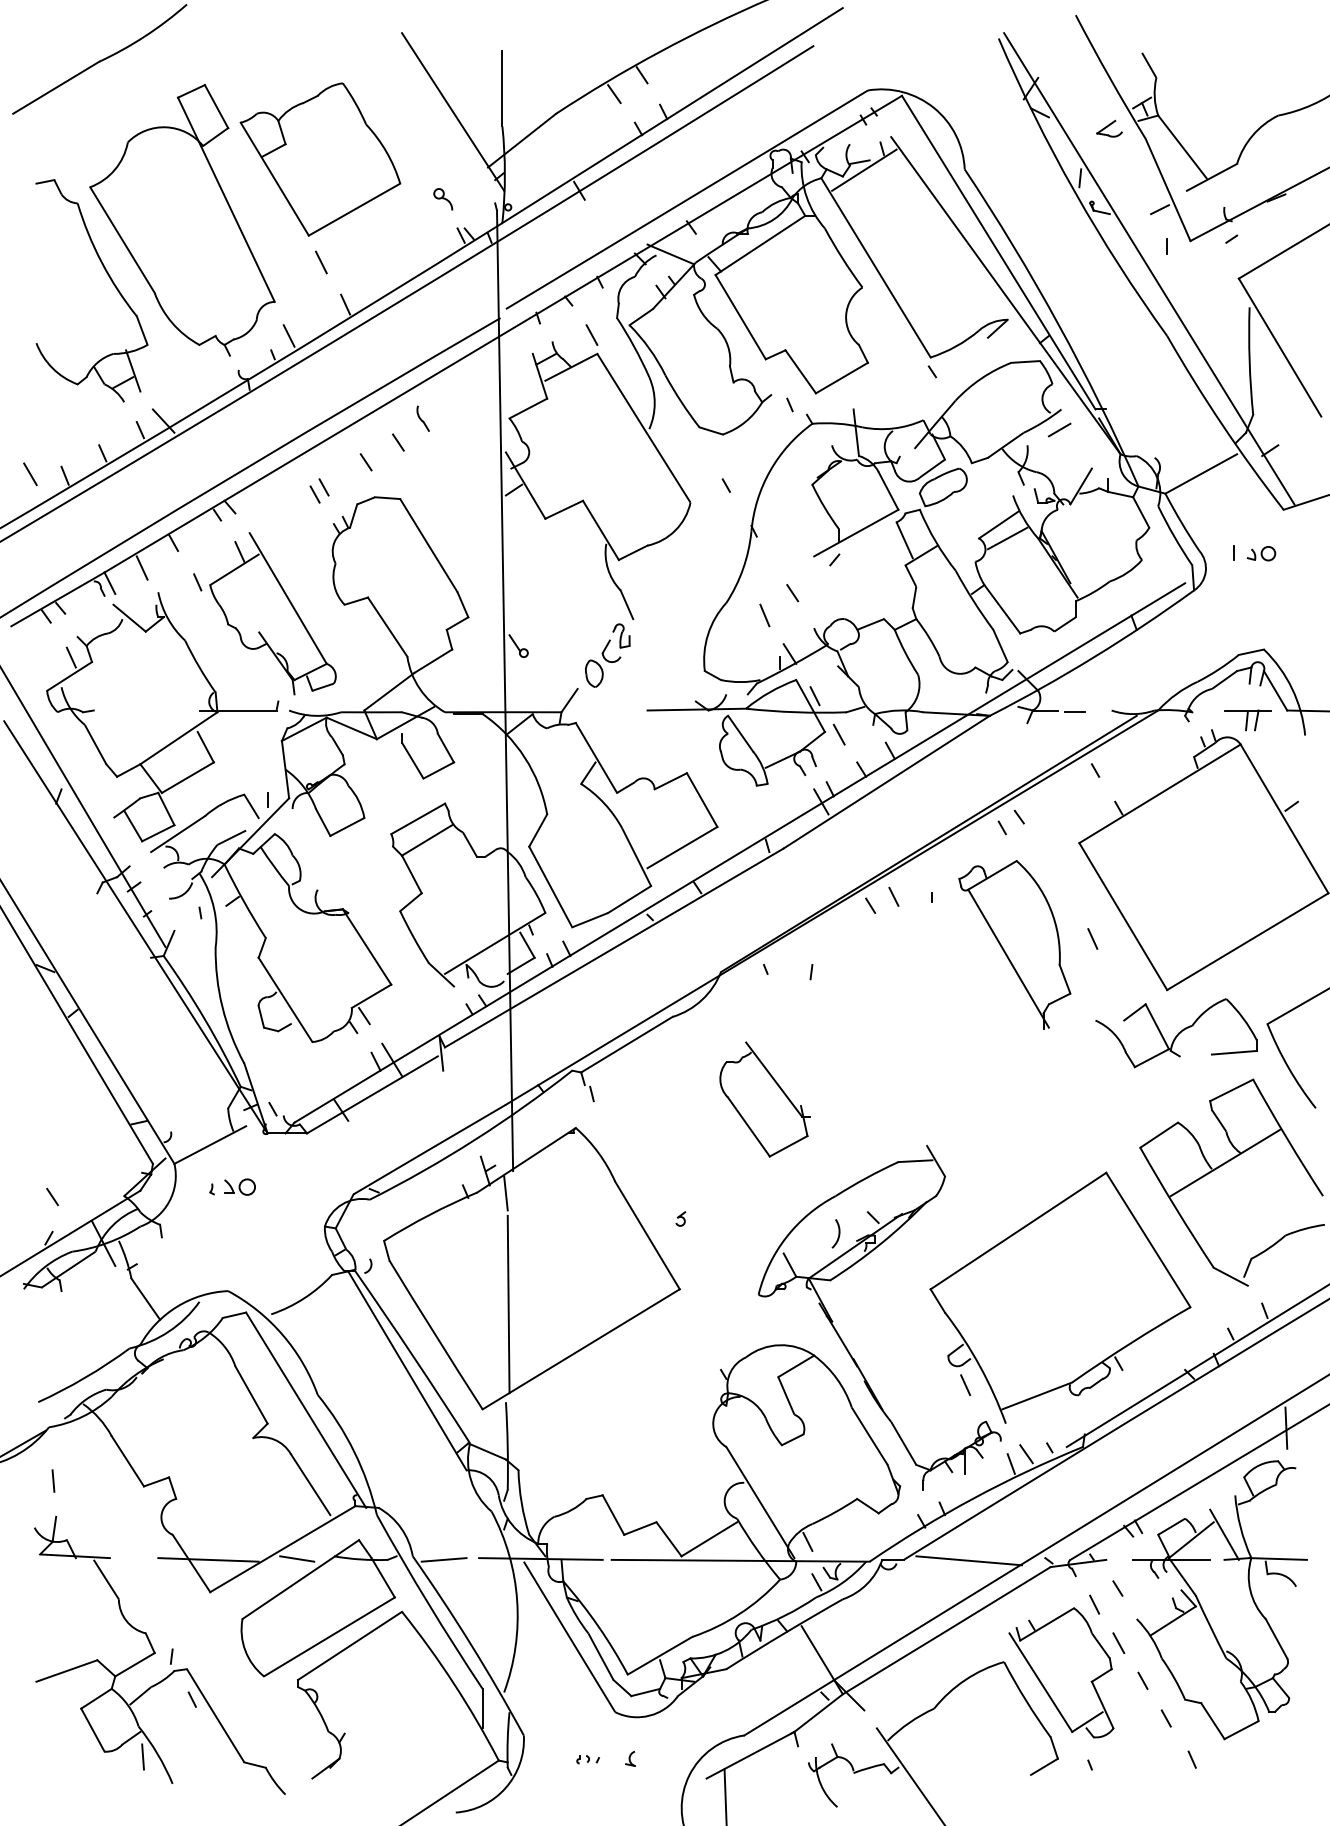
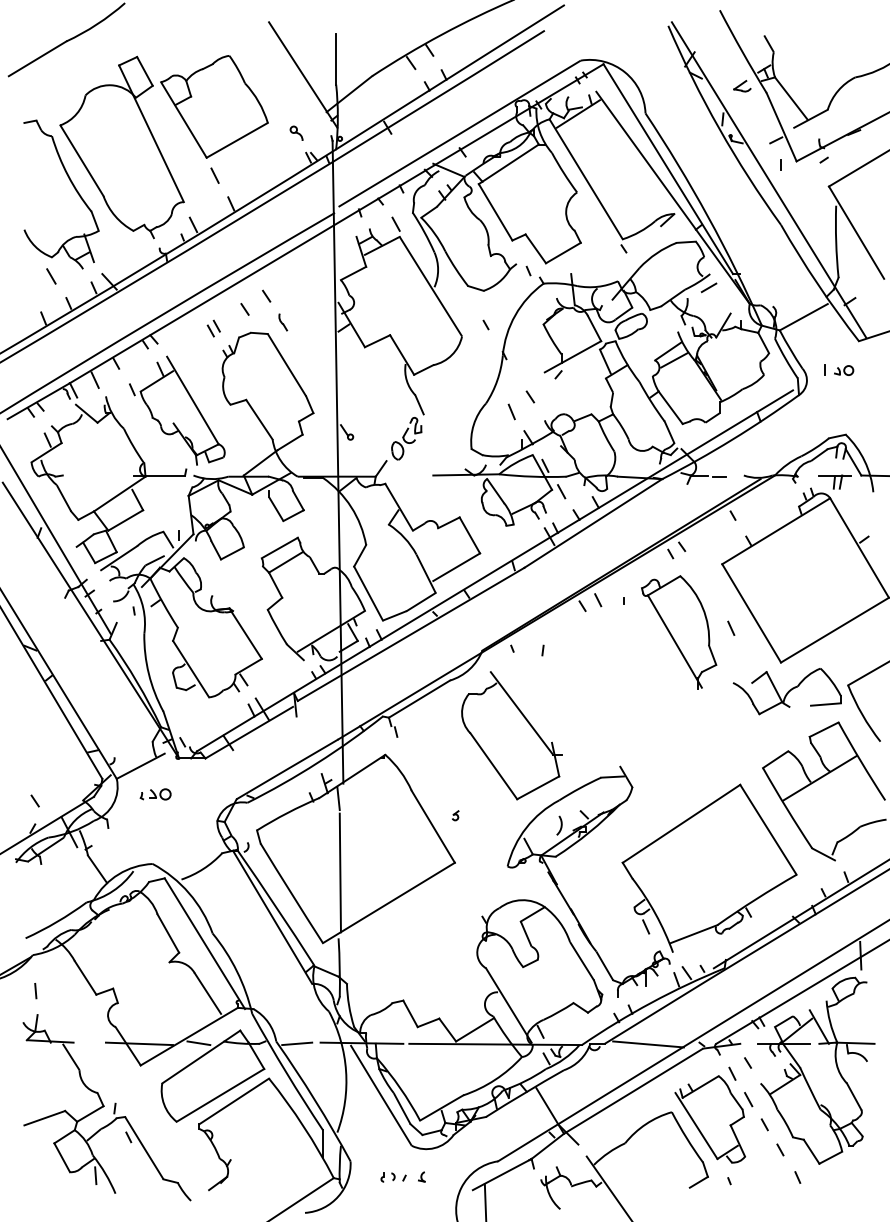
part: (423, 419) -> (283, 322), moved
line: (30, 474) -> (51, 276), moved
part: (764, 1099) -> (511, 735), size x1.67
part: (588, 1759) -> (393, 1177), size x1.67

